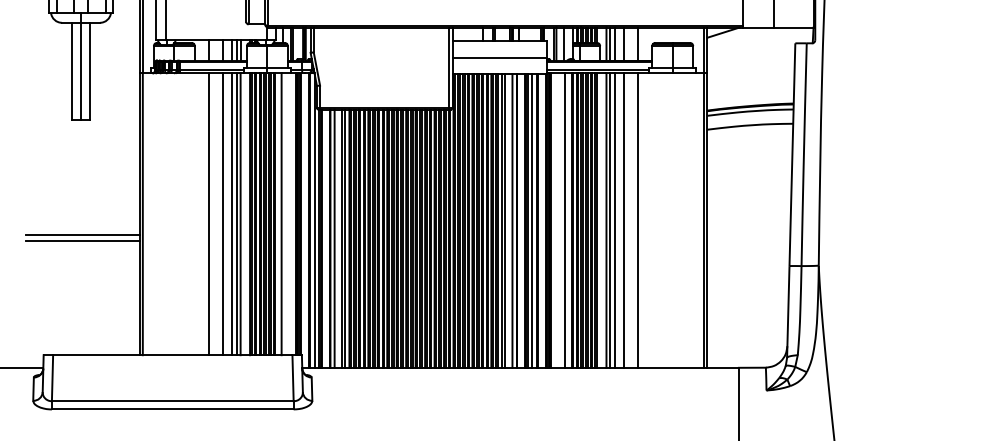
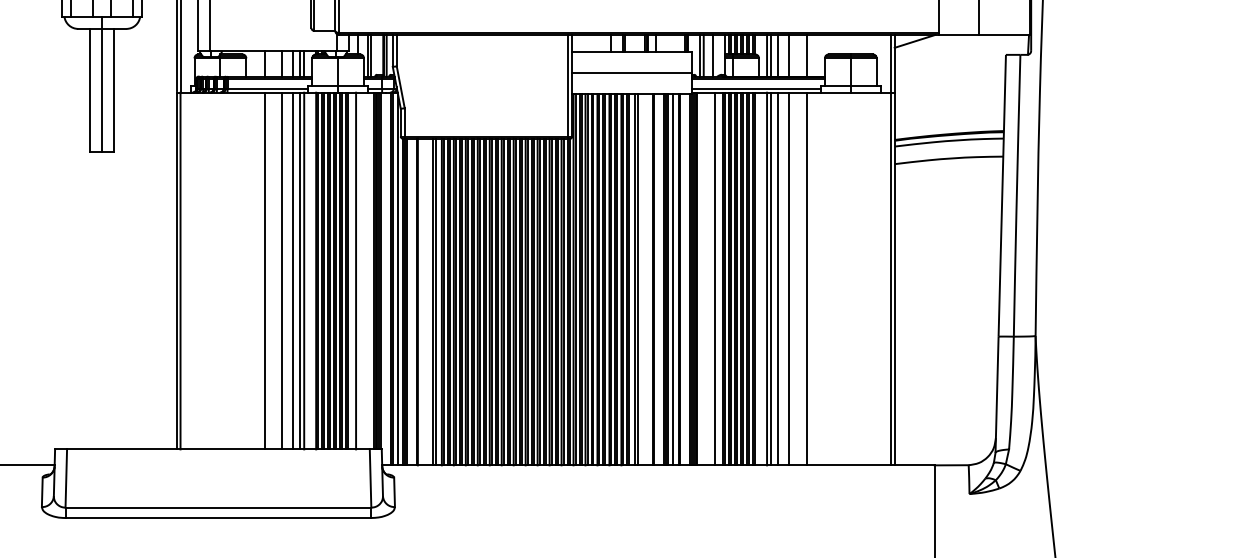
line: (512, 220) -> (648, 279), removed
line: (82, 234) -> (104, 296), removed
line: (334, 238) -> (423, 301), removed
line: (82, 240) -> (104, 304), removed

